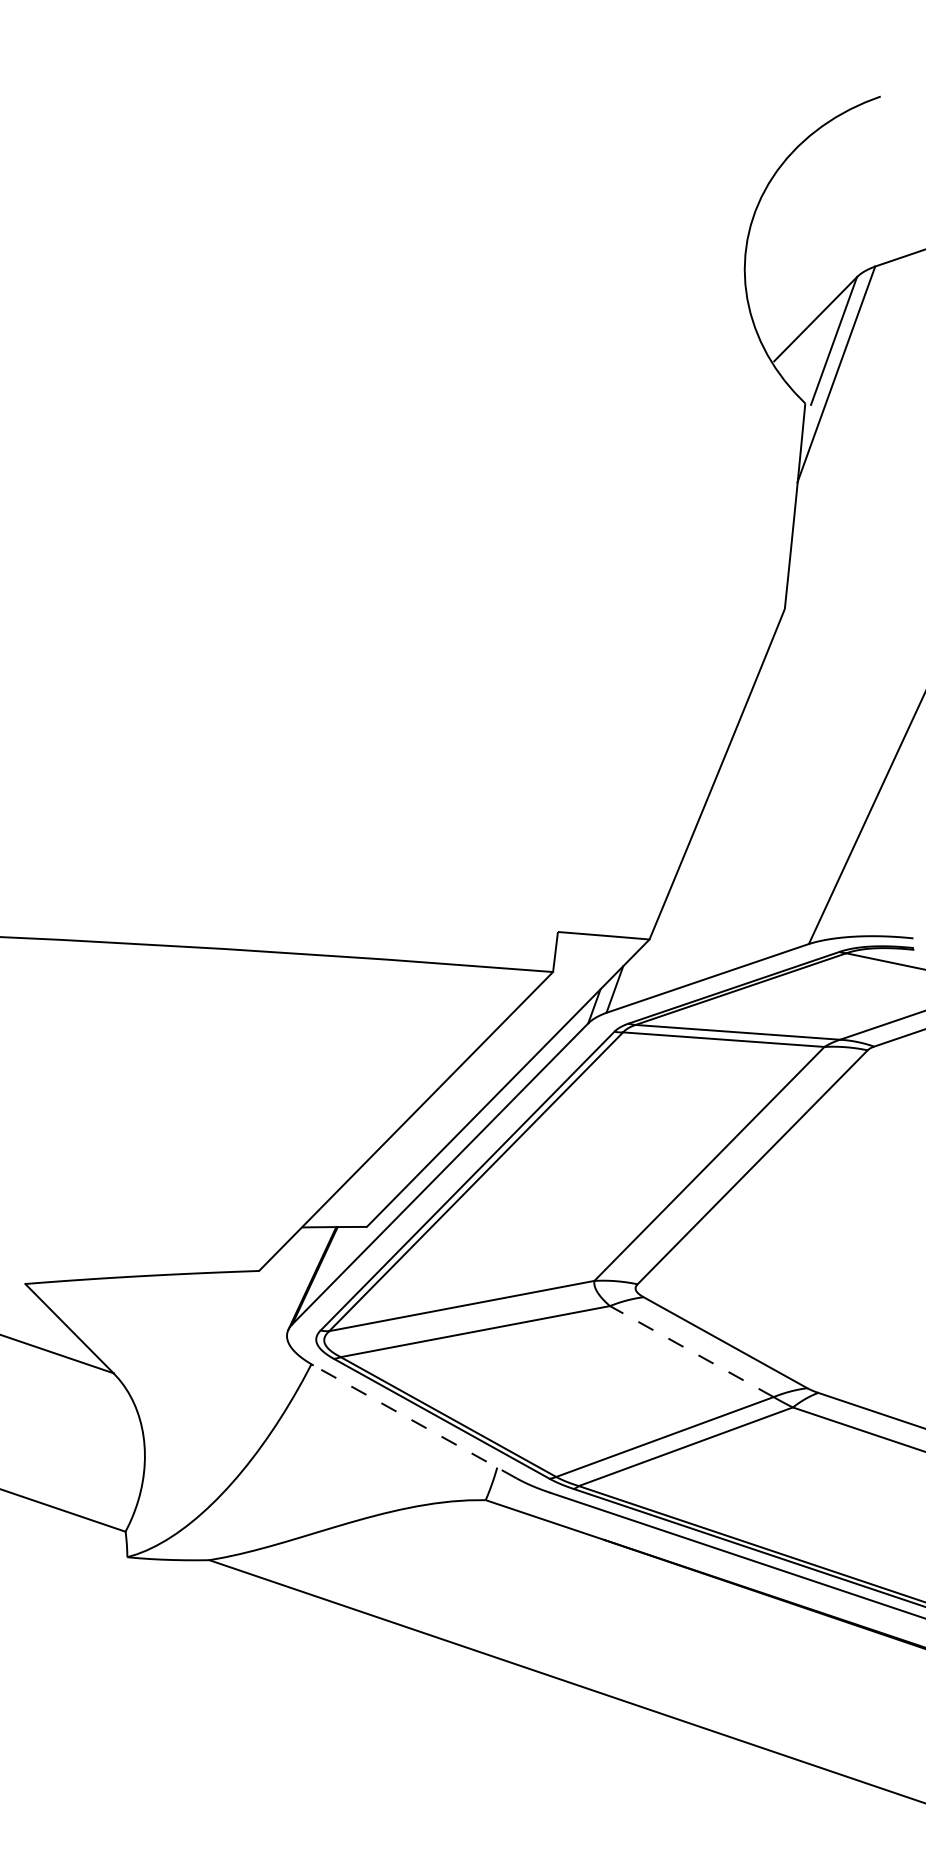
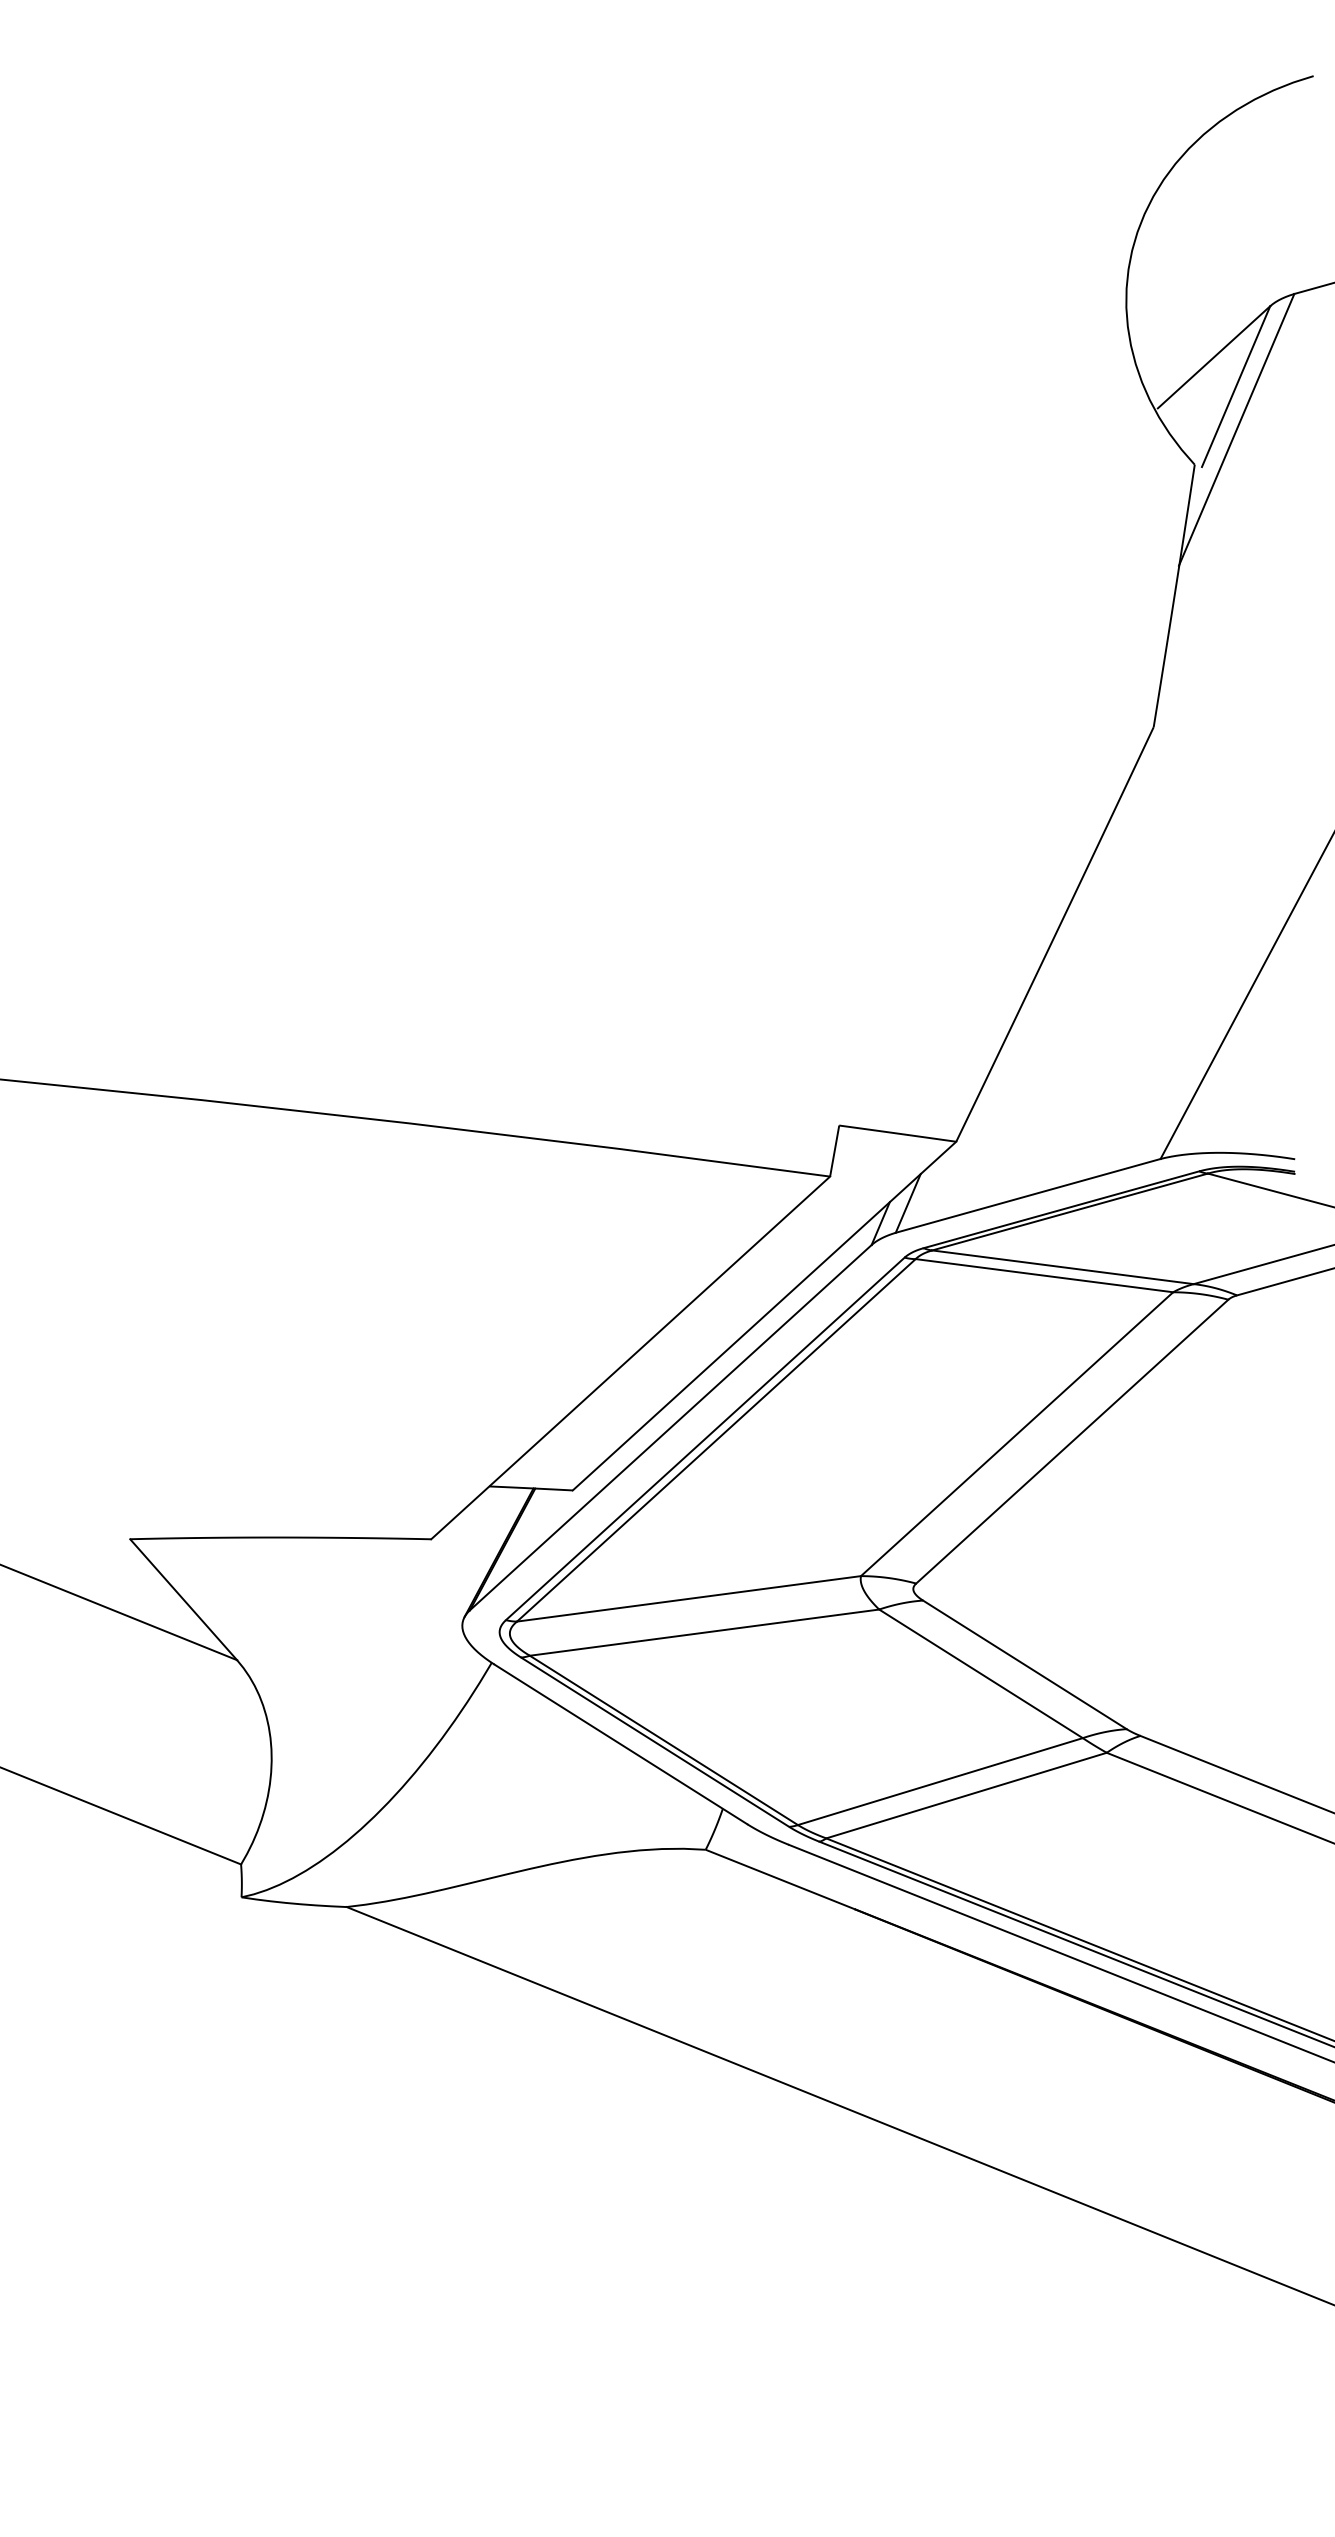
line: (691, 1351) -> (980, 1673), dashed -> solid
line: (414, 1422) -> (620, 1744), dashed -> solid

